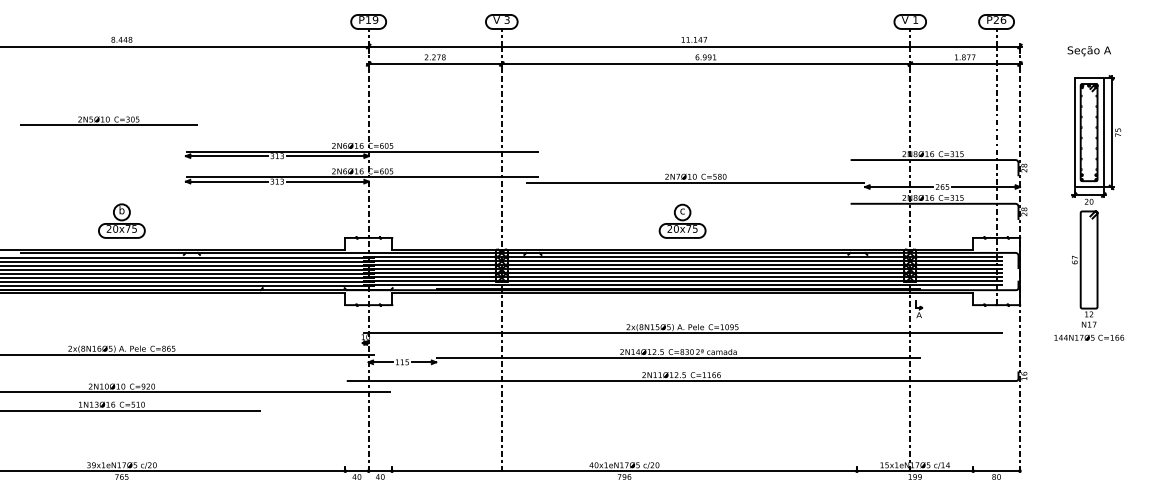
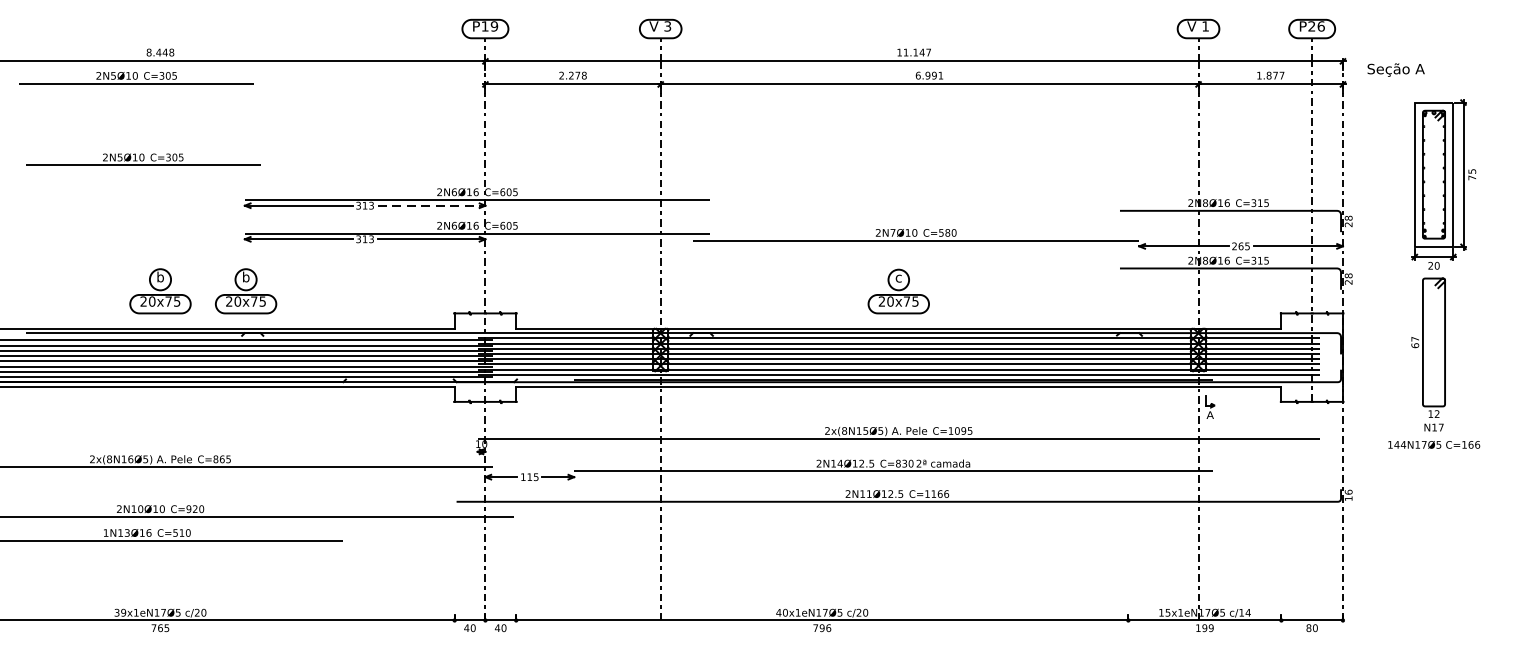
text: (1088, 51) -> (1395, 70), moved
part: (103, 58) -> (136, 77), added
line: (327, 156) -> (431, 206), solid -> dashed
part: (186, 220) -> (245, 290), added

